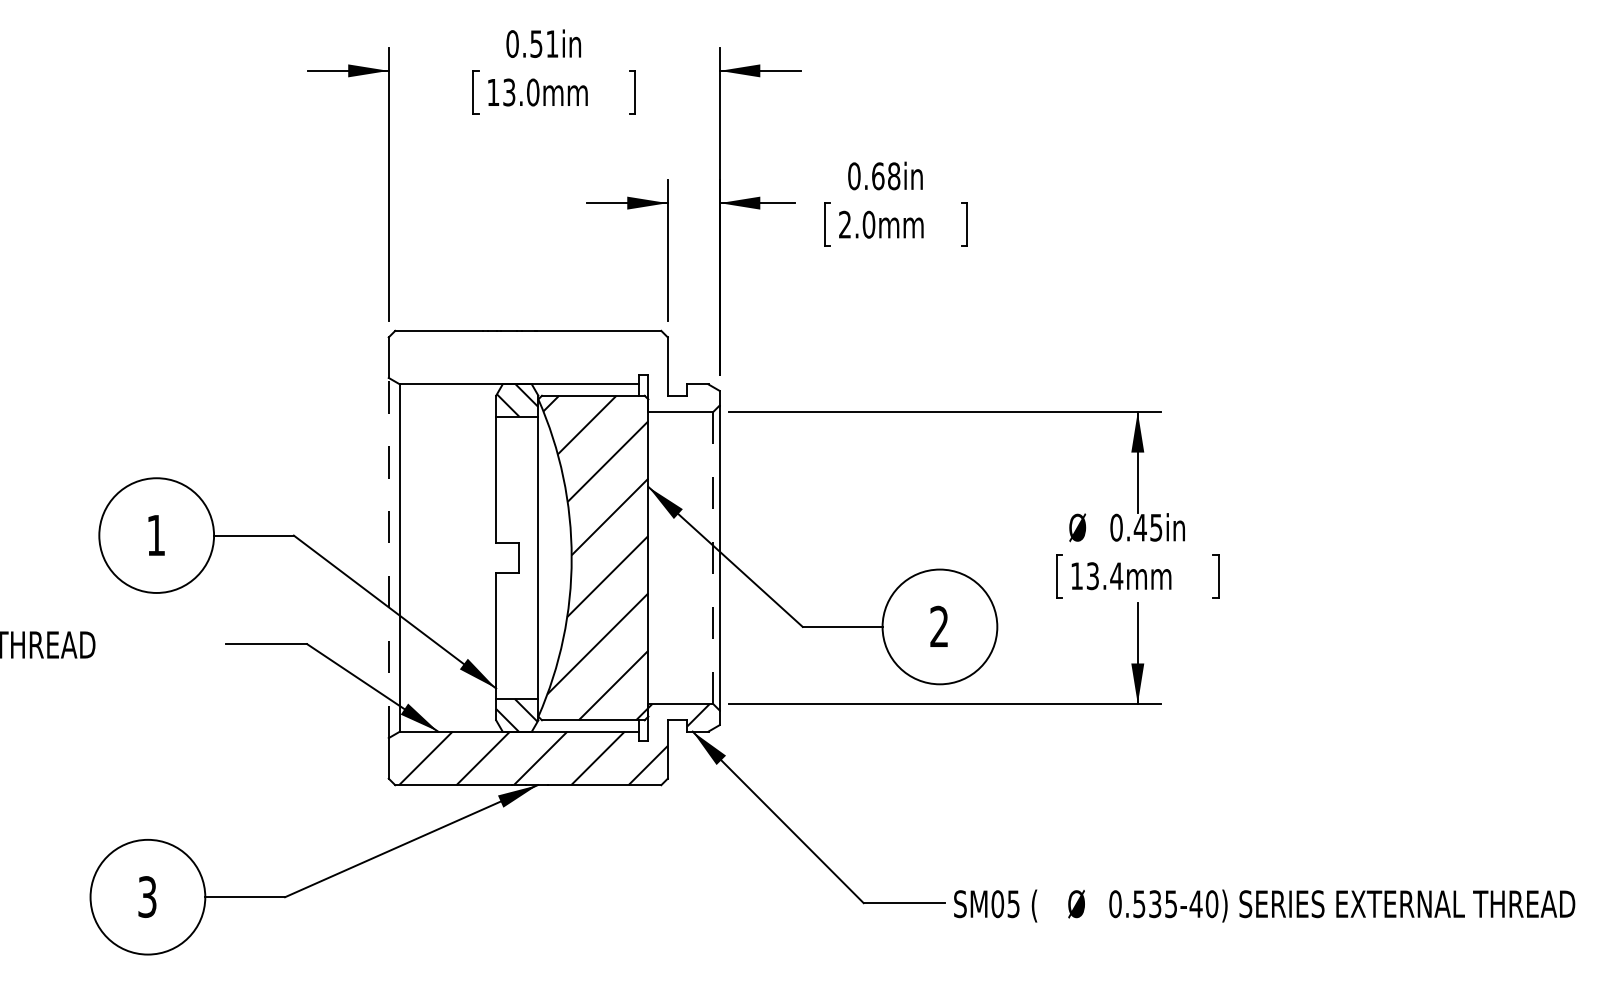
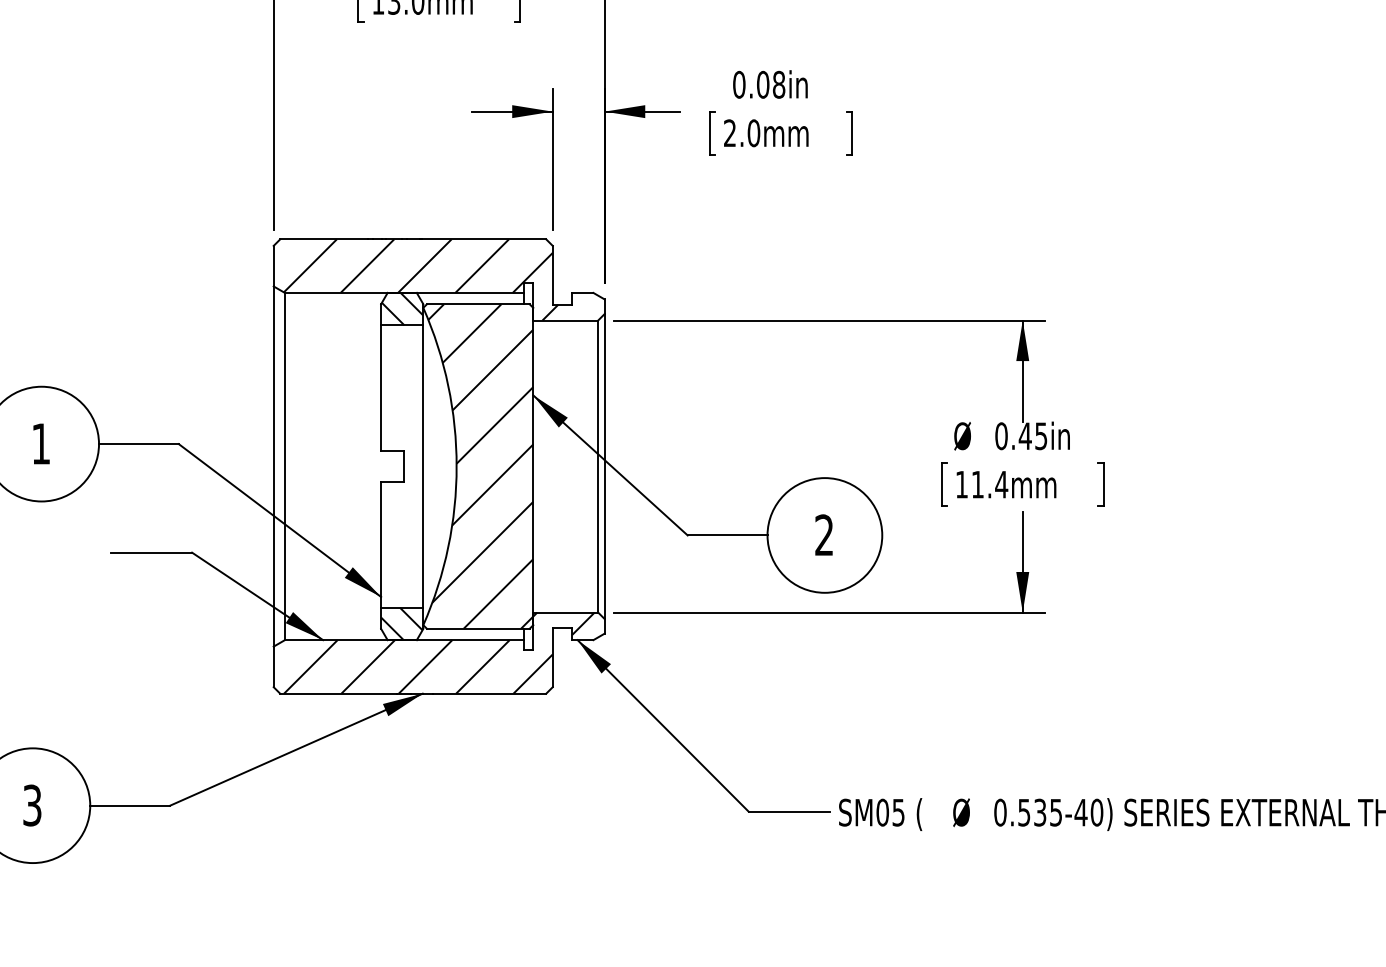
text: (878, 176) -> (763, 85), 0.68in -> 0.08in
hatch: (535, 371) -> (420, 280), added
line: (388, 557) -> (273, 466), dashed -> solid
line: (713, 557) -> (598, 466), dashed -> solid
text: (1092, 576) -> (977, 485), 13.4mm -> 11.4mm

